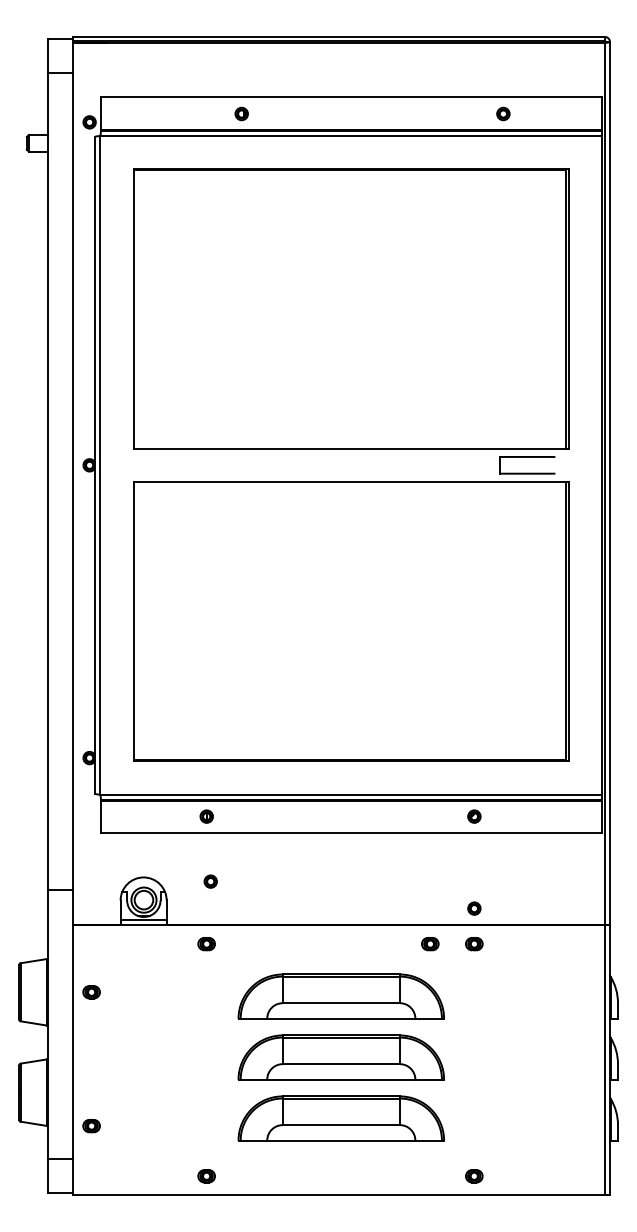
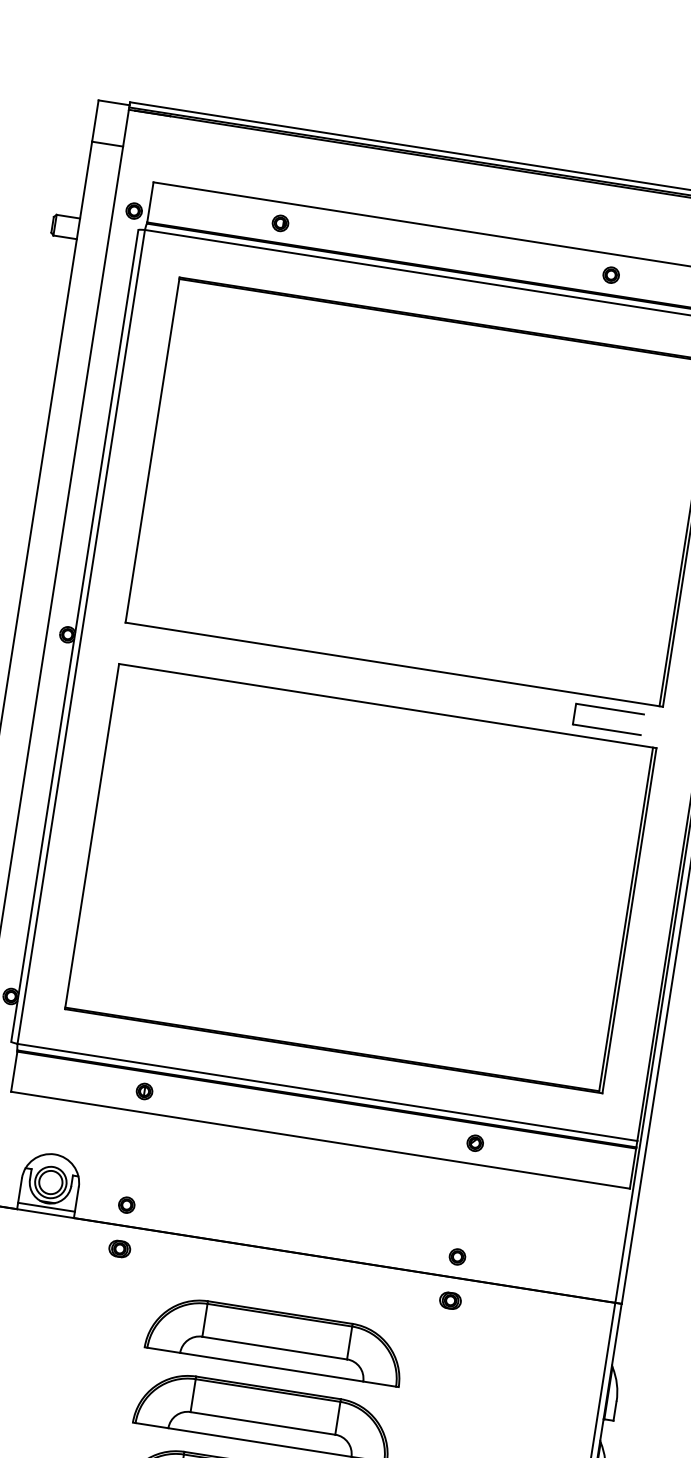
part: (241, 113) -> (280, 222), moved
part: (503, 113) -> (611, 274), moved
part: (210, 881) -> (126, 1204), moved
part: (430, 944) -> (396, 1292), removed

